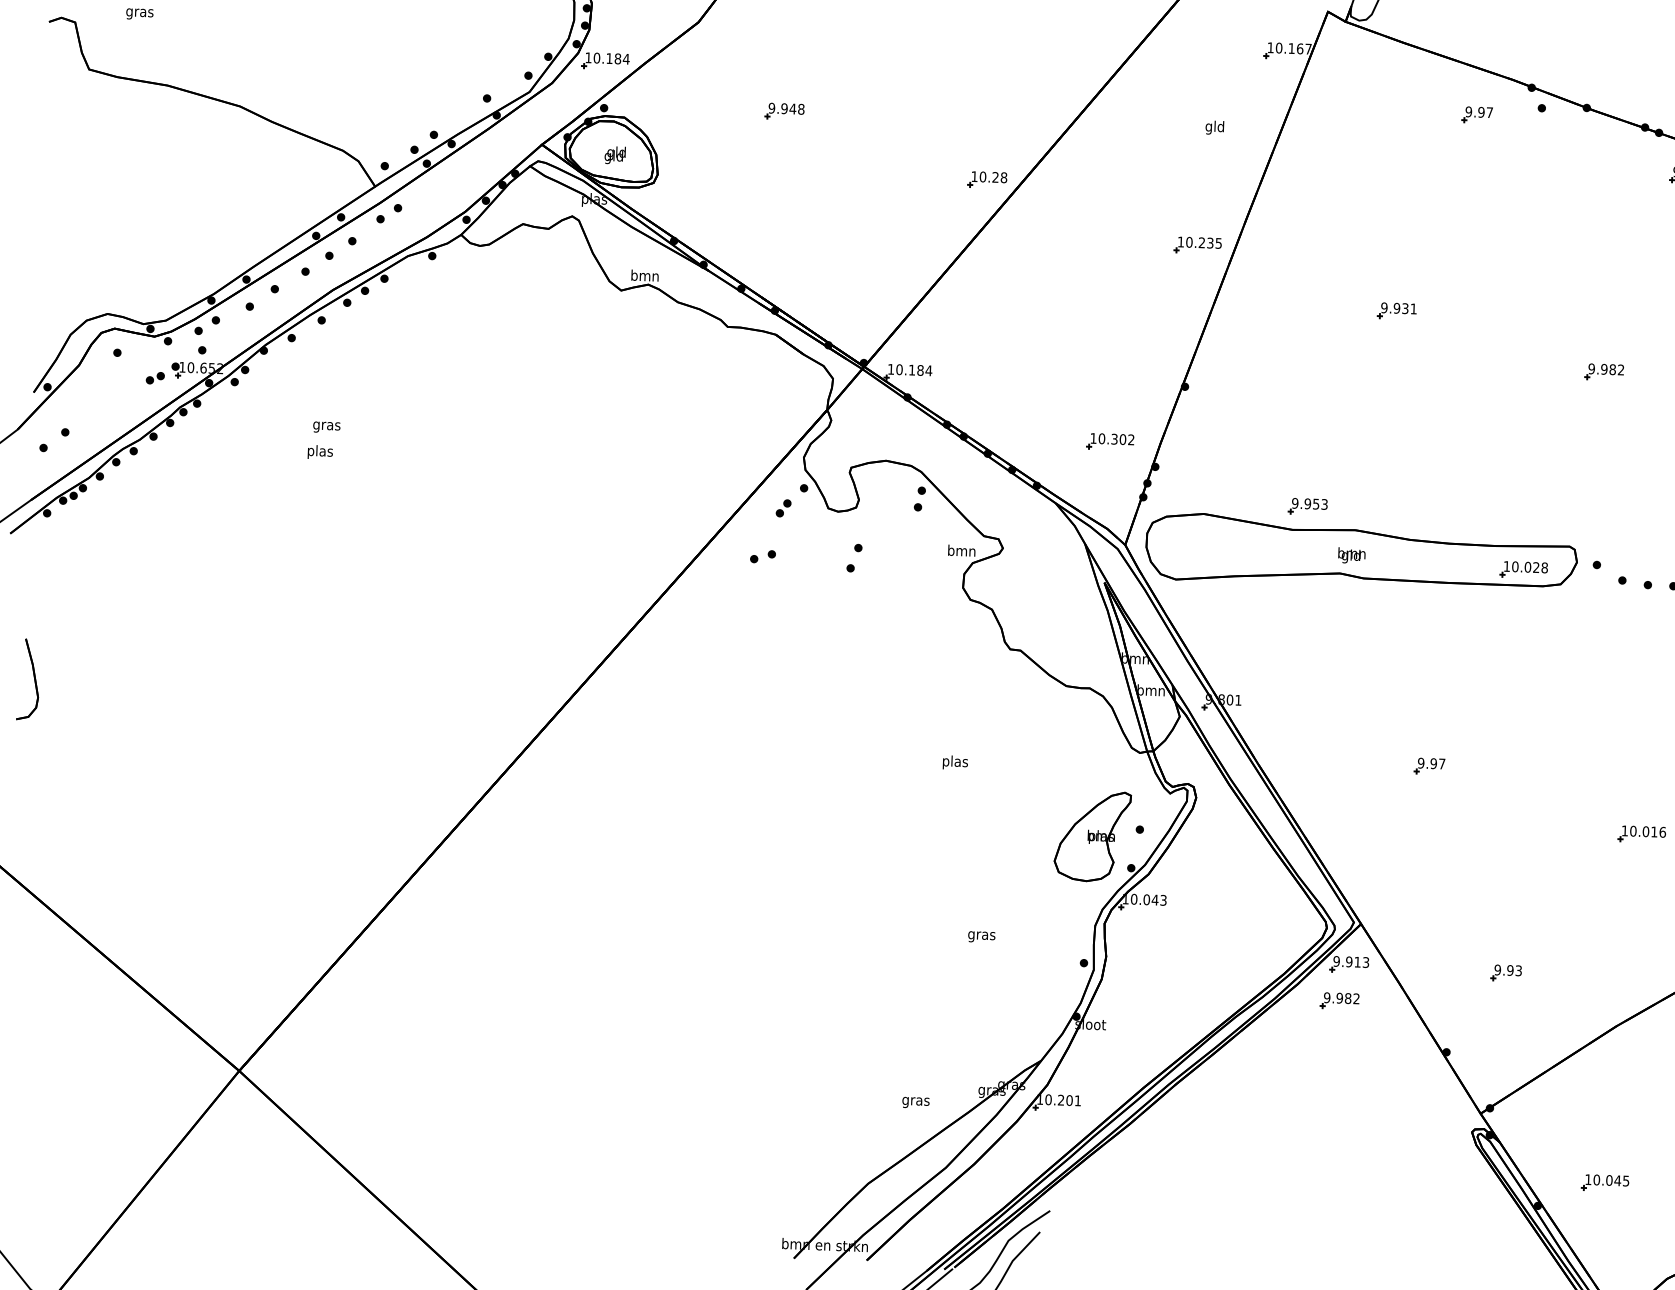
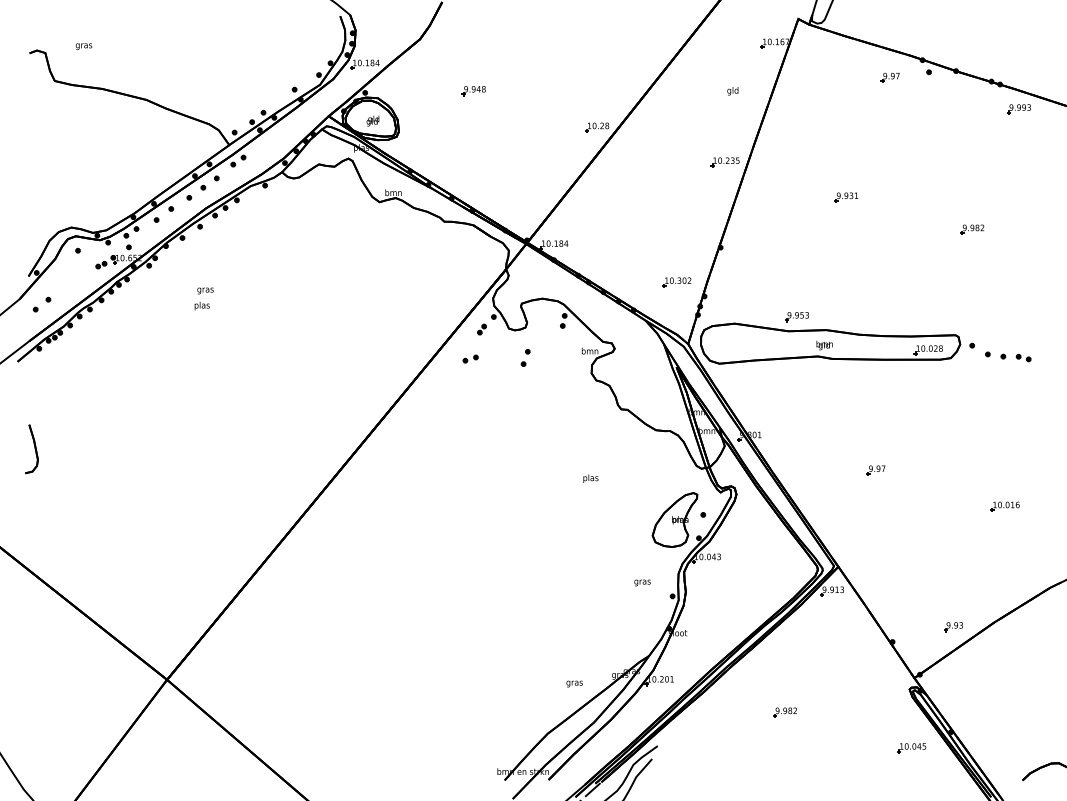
text: (981, 936) -> (642, 582), moved
part: (1505, 973) -> (953, 627), moved
part: (1338, 1000) -> (784, 712), moved
part: (1604, 1183) -> (911, 748), moved

